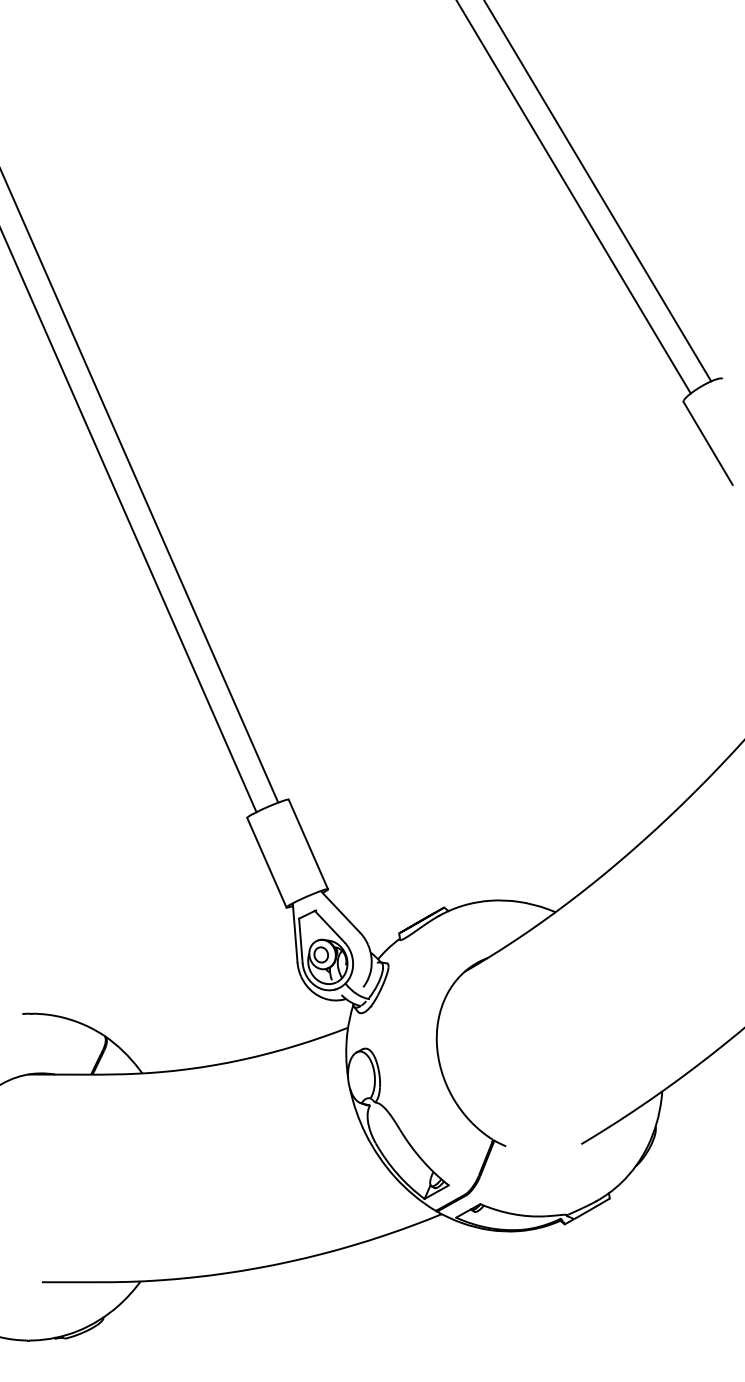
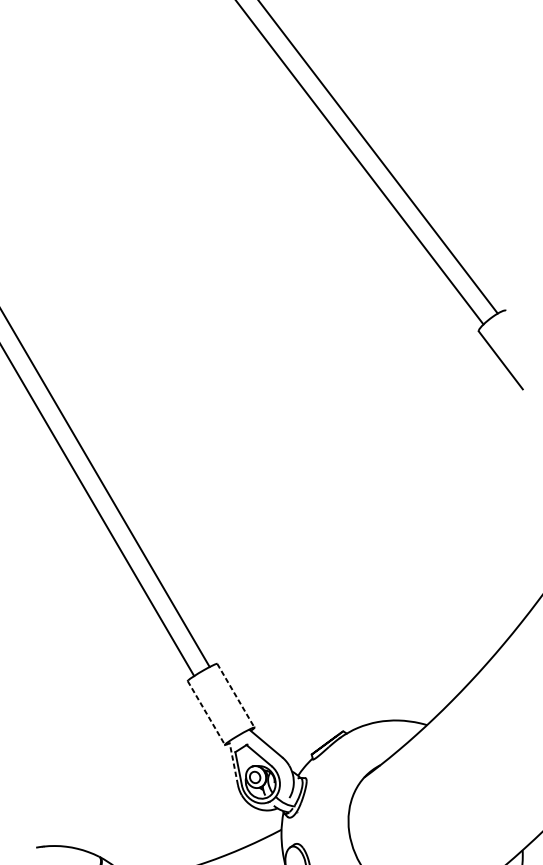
line: (308, 844) -> (235, 695), solid -> dashed
line: (266, 862) -> (206, 712), solid -> dashed
line: (295, 933) -> (233, 763), solid -> dashed

